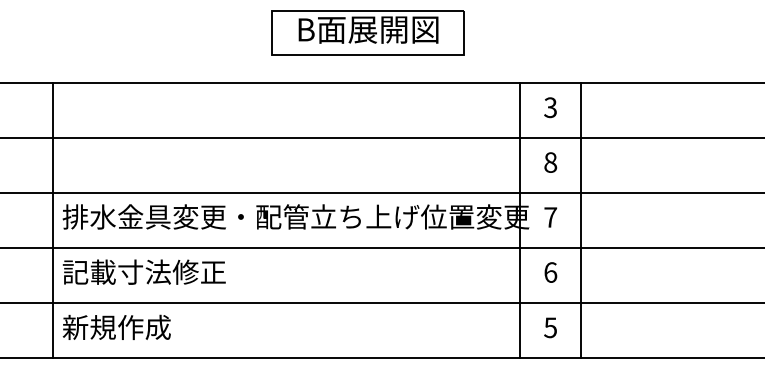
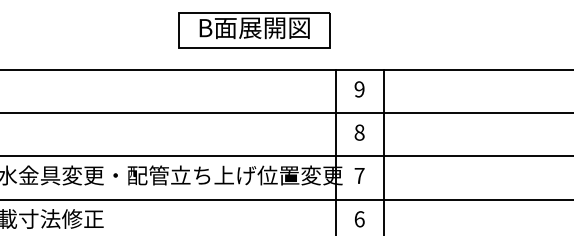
part: (367, 32) -> (253, 30), moved
text: (550, 107) -> (359, 89), 3 -> 9

